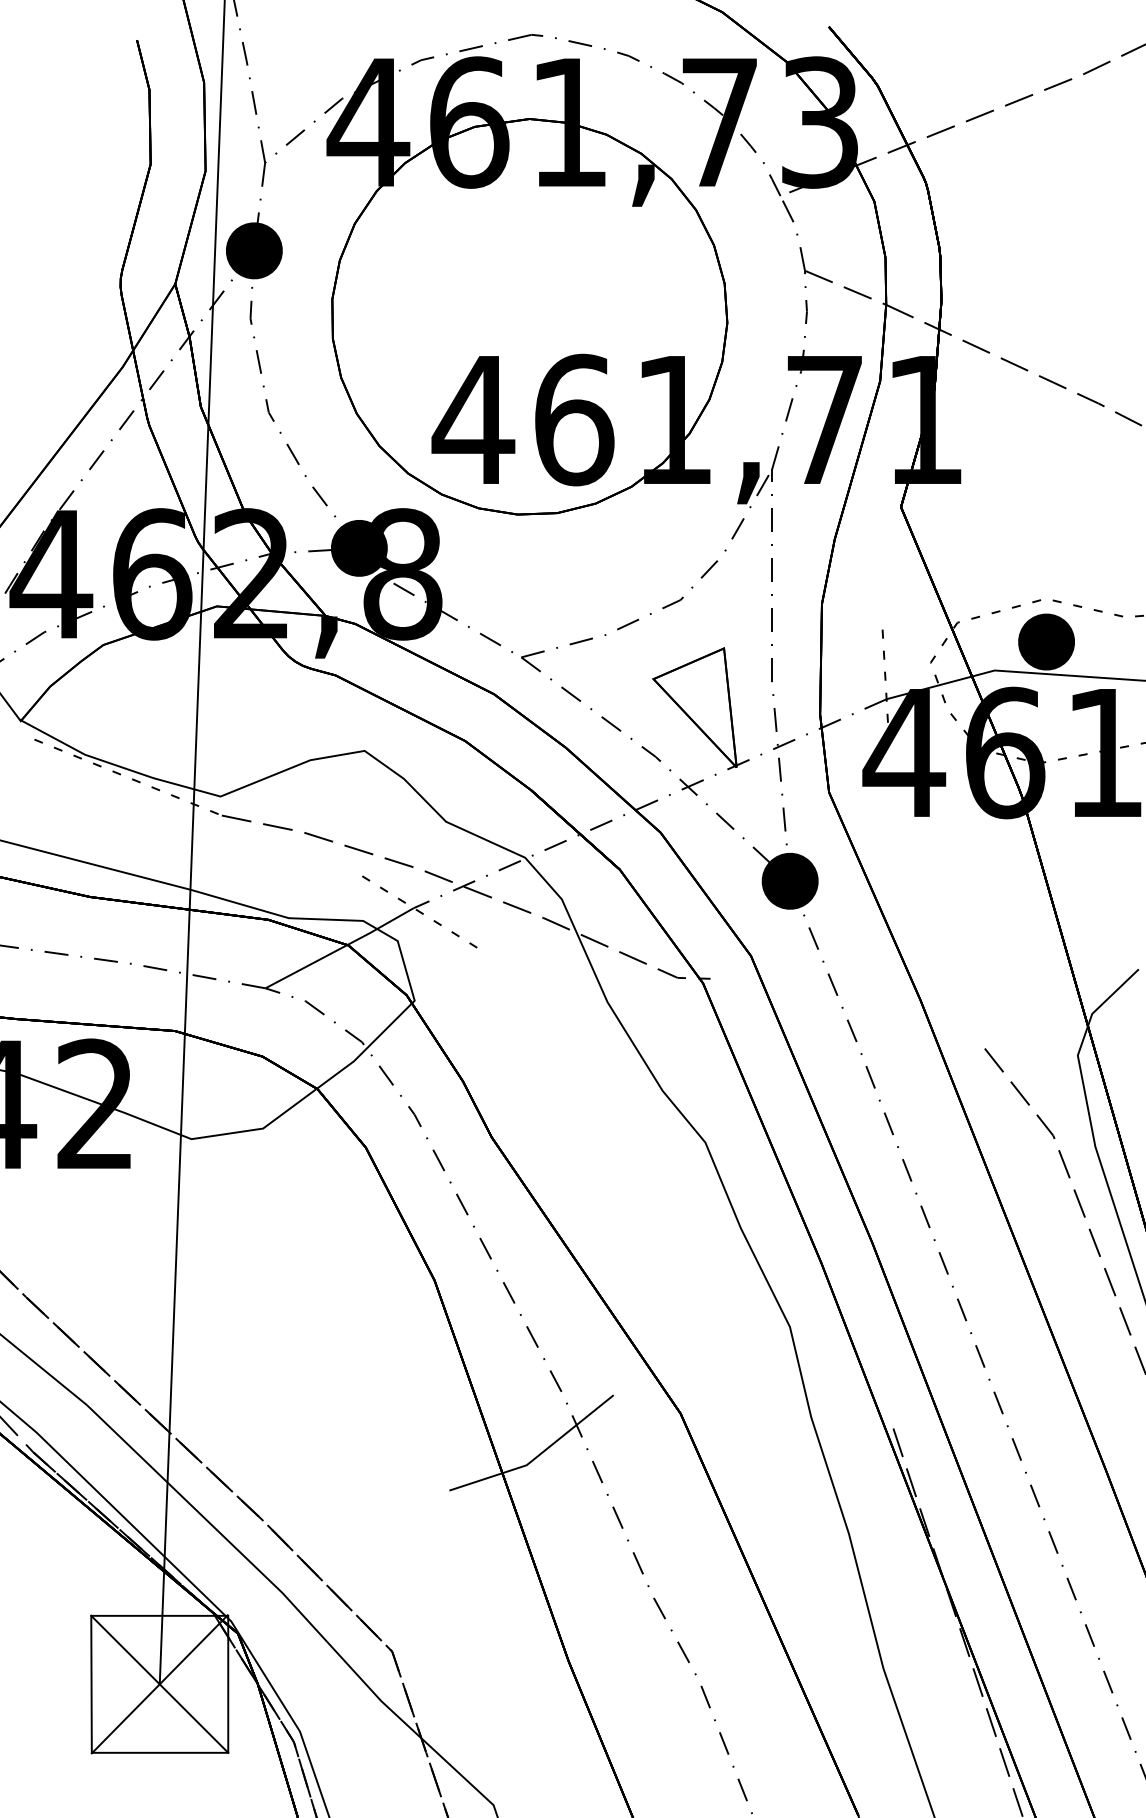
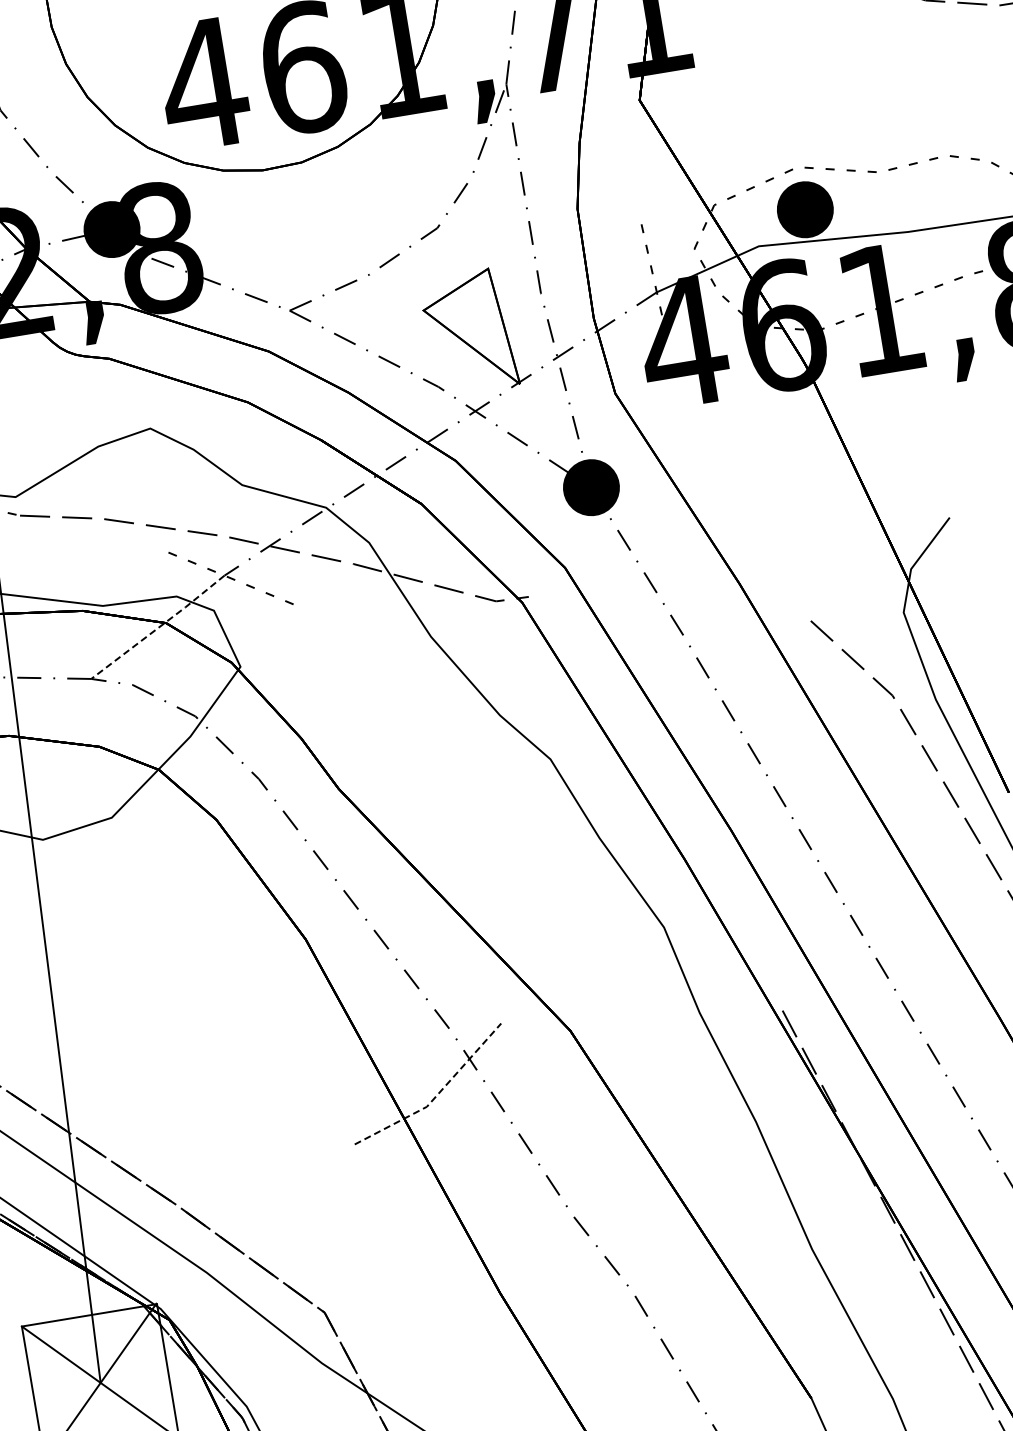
line: (340, 948) -> (158, 627), solid -> dashed
line: (538, 1455) -> (436, 1095), solid -> dashed

